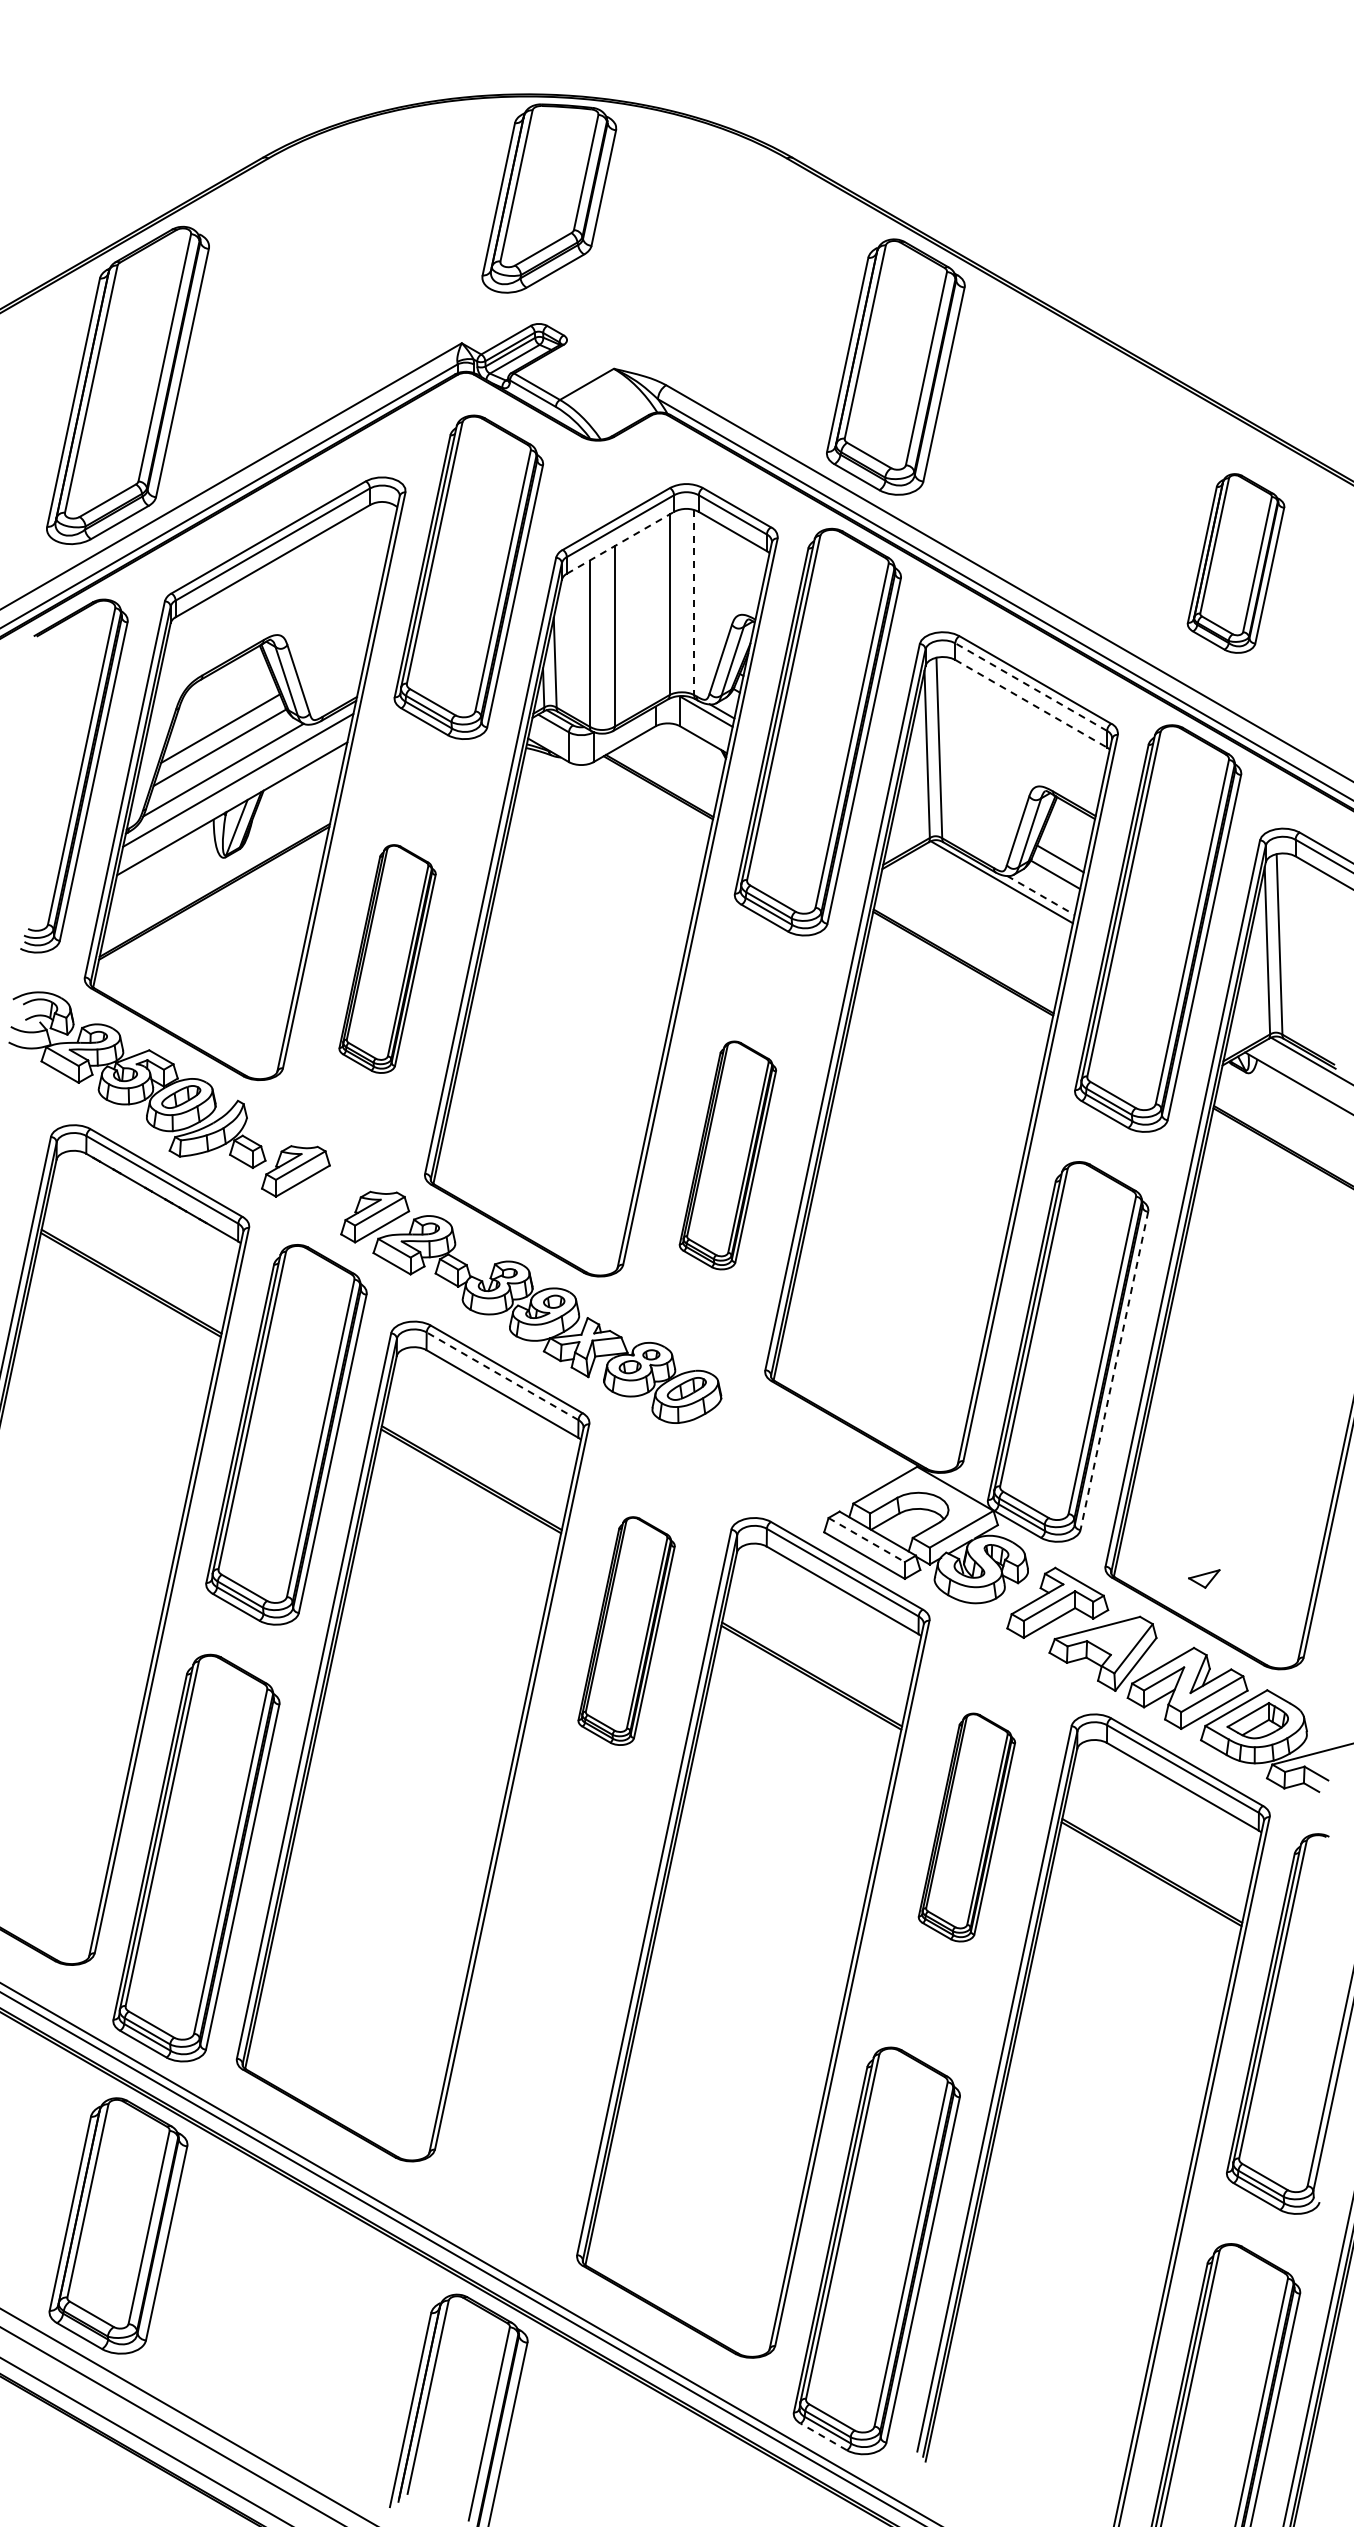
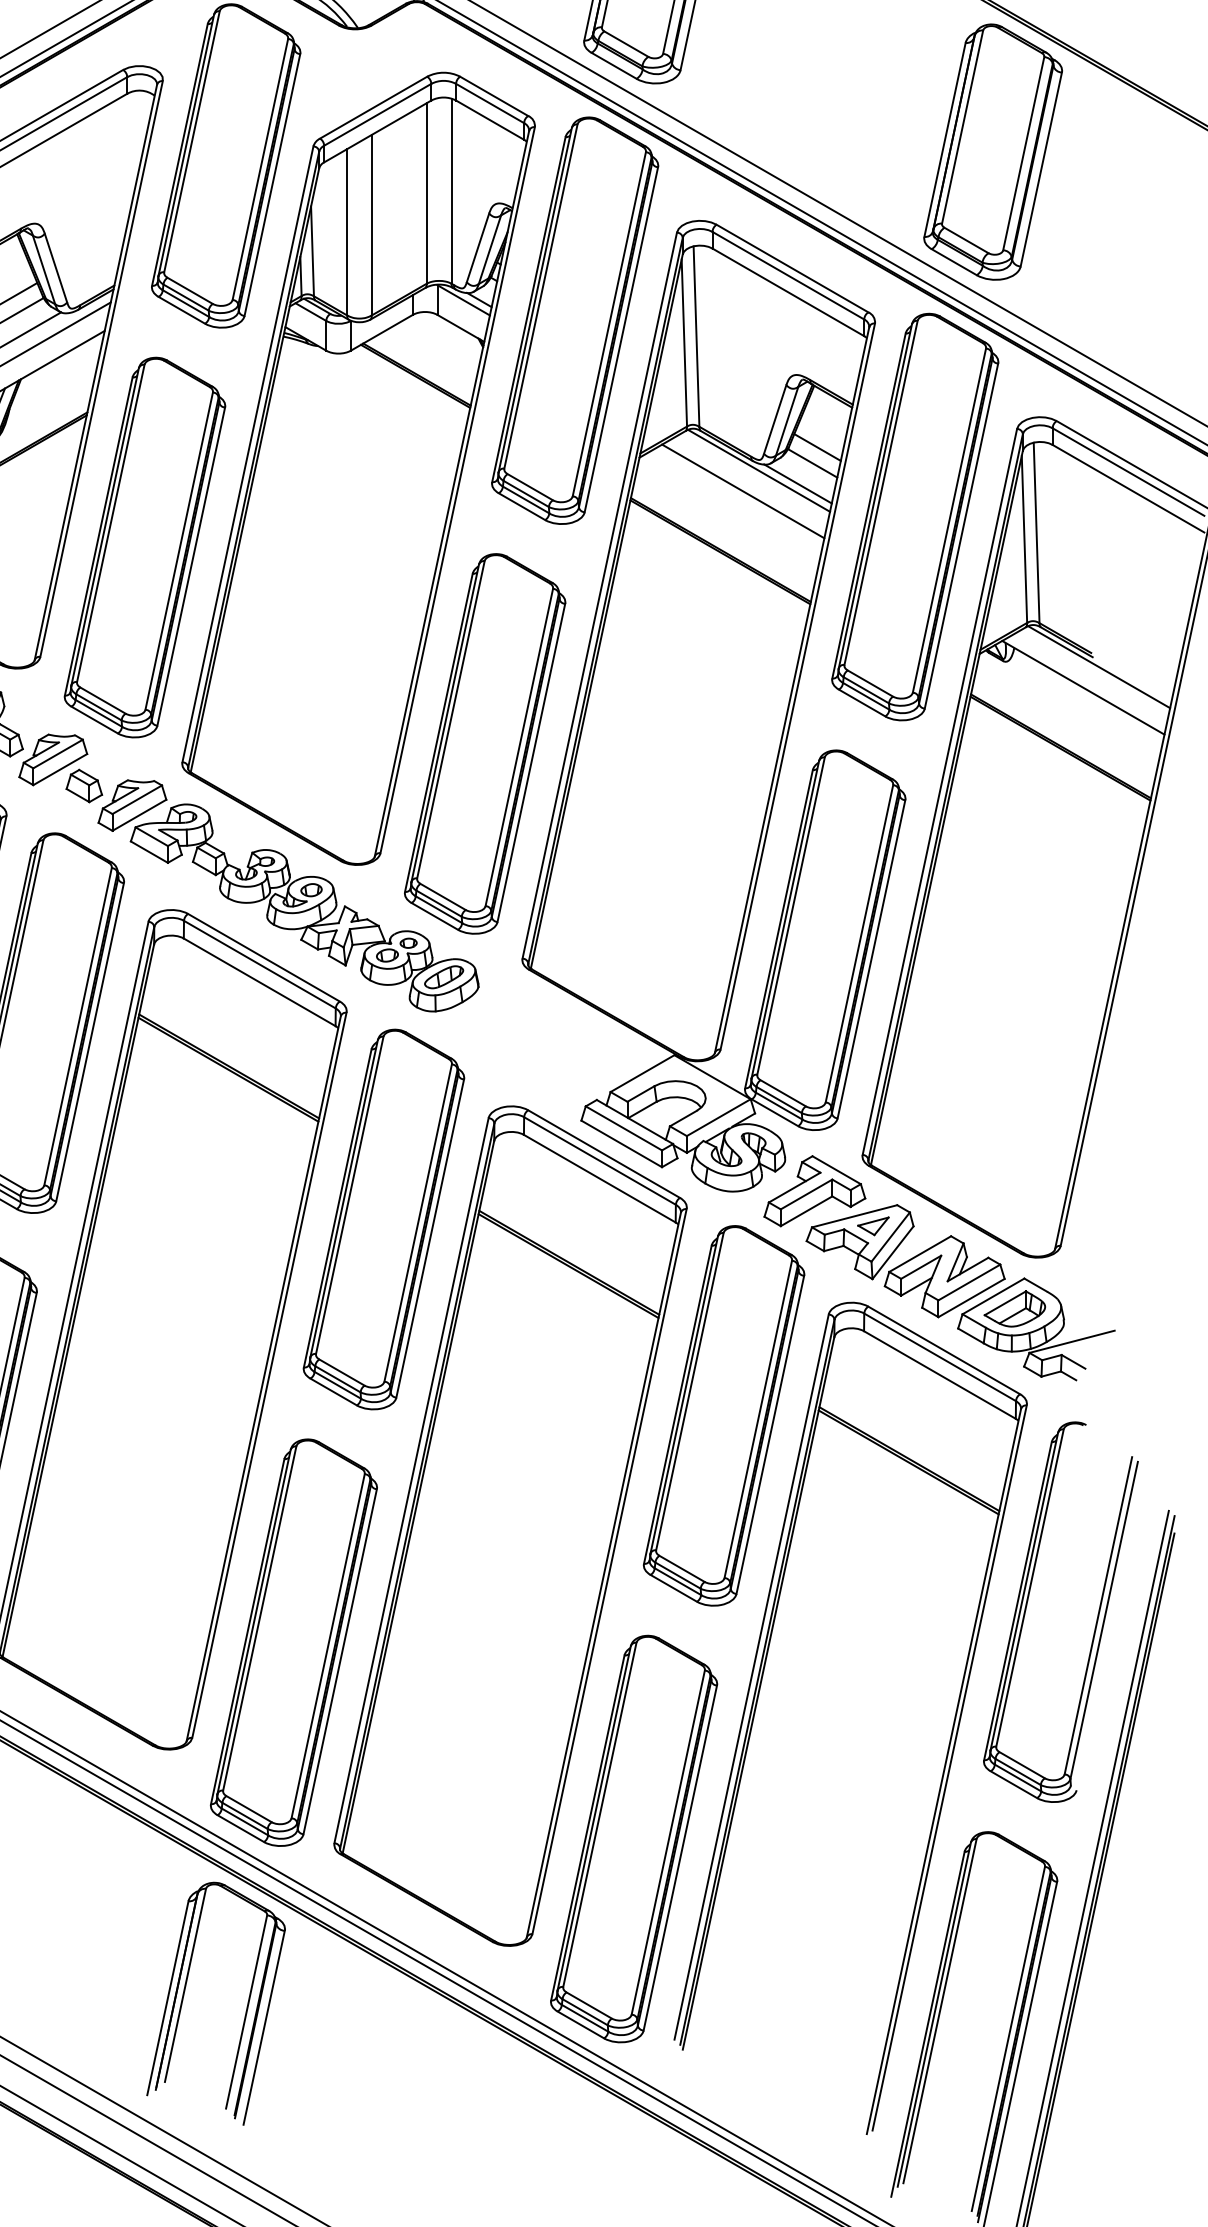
line: (620, 542) -> (377, 131), dashed -> solid
part: (1235, 563) -> (992, 152), size x1.43
line: (694, 602) -> (451, 191), dashed -> solid
line: (1031, 687) -> (788, 276), dashed -> solid
line: (1031, 703) -> (788, 292), dashed -> solid
line: (1041, 895) -> (798, 484), dashed -> solid
line: (985, 902) -> (742, 491), added
part: (387, 958) -> (144, 547), size x1.67
part: (727, 1155) -> (484, 743), size x1.67
part: (326, 1197) -> (83, 785), added
line: (1114, 1370) -> (871, 958), dashed -> solid
line: (502, 1376) -> (259, 964), dashed -> solid
line: (867, 1540) -> (624, 1128), dashed -> solid
part: (1204, 1578) -> (873, 1225), moved
part: (626, 1630) -> (383, 1218), size x1.67
part: (966, 1827) -> (723, 1415), size x1.67
part: (536, 2054) -> (293, 1642), added
line: (823, 2436) -> (580, 2024), dashed -> solid

